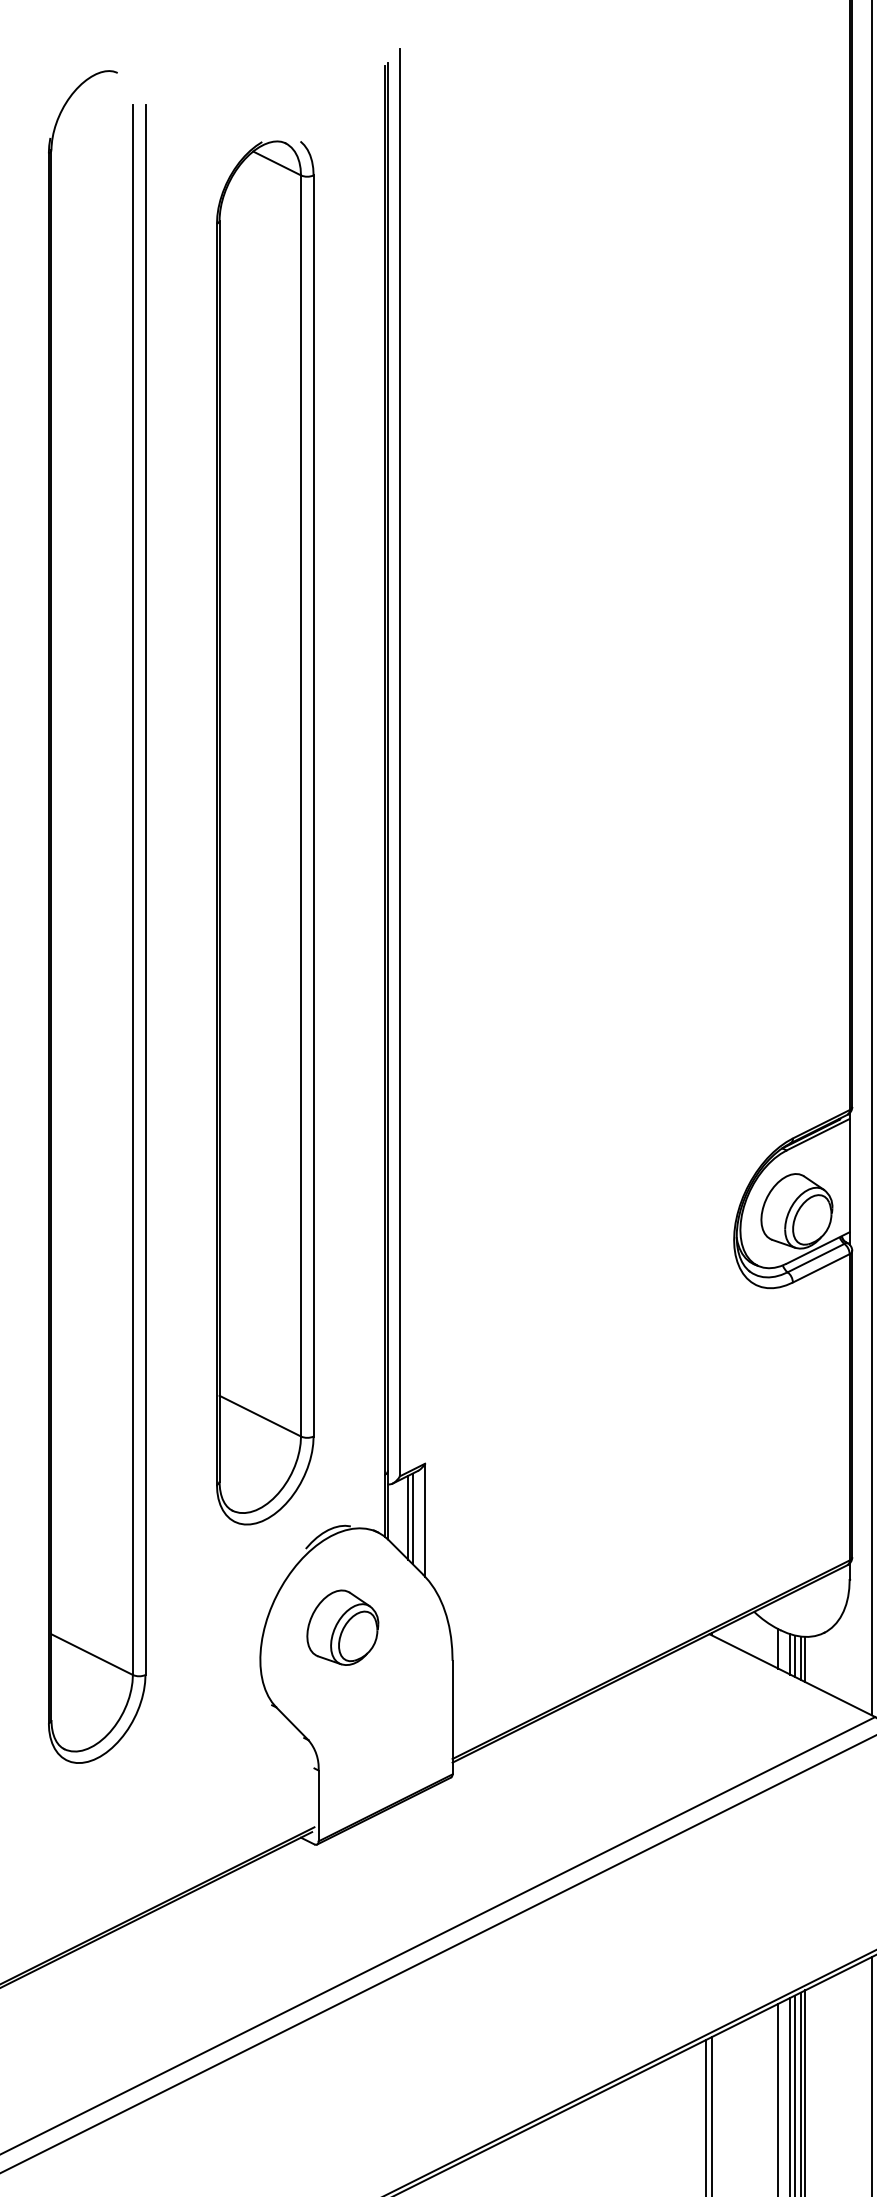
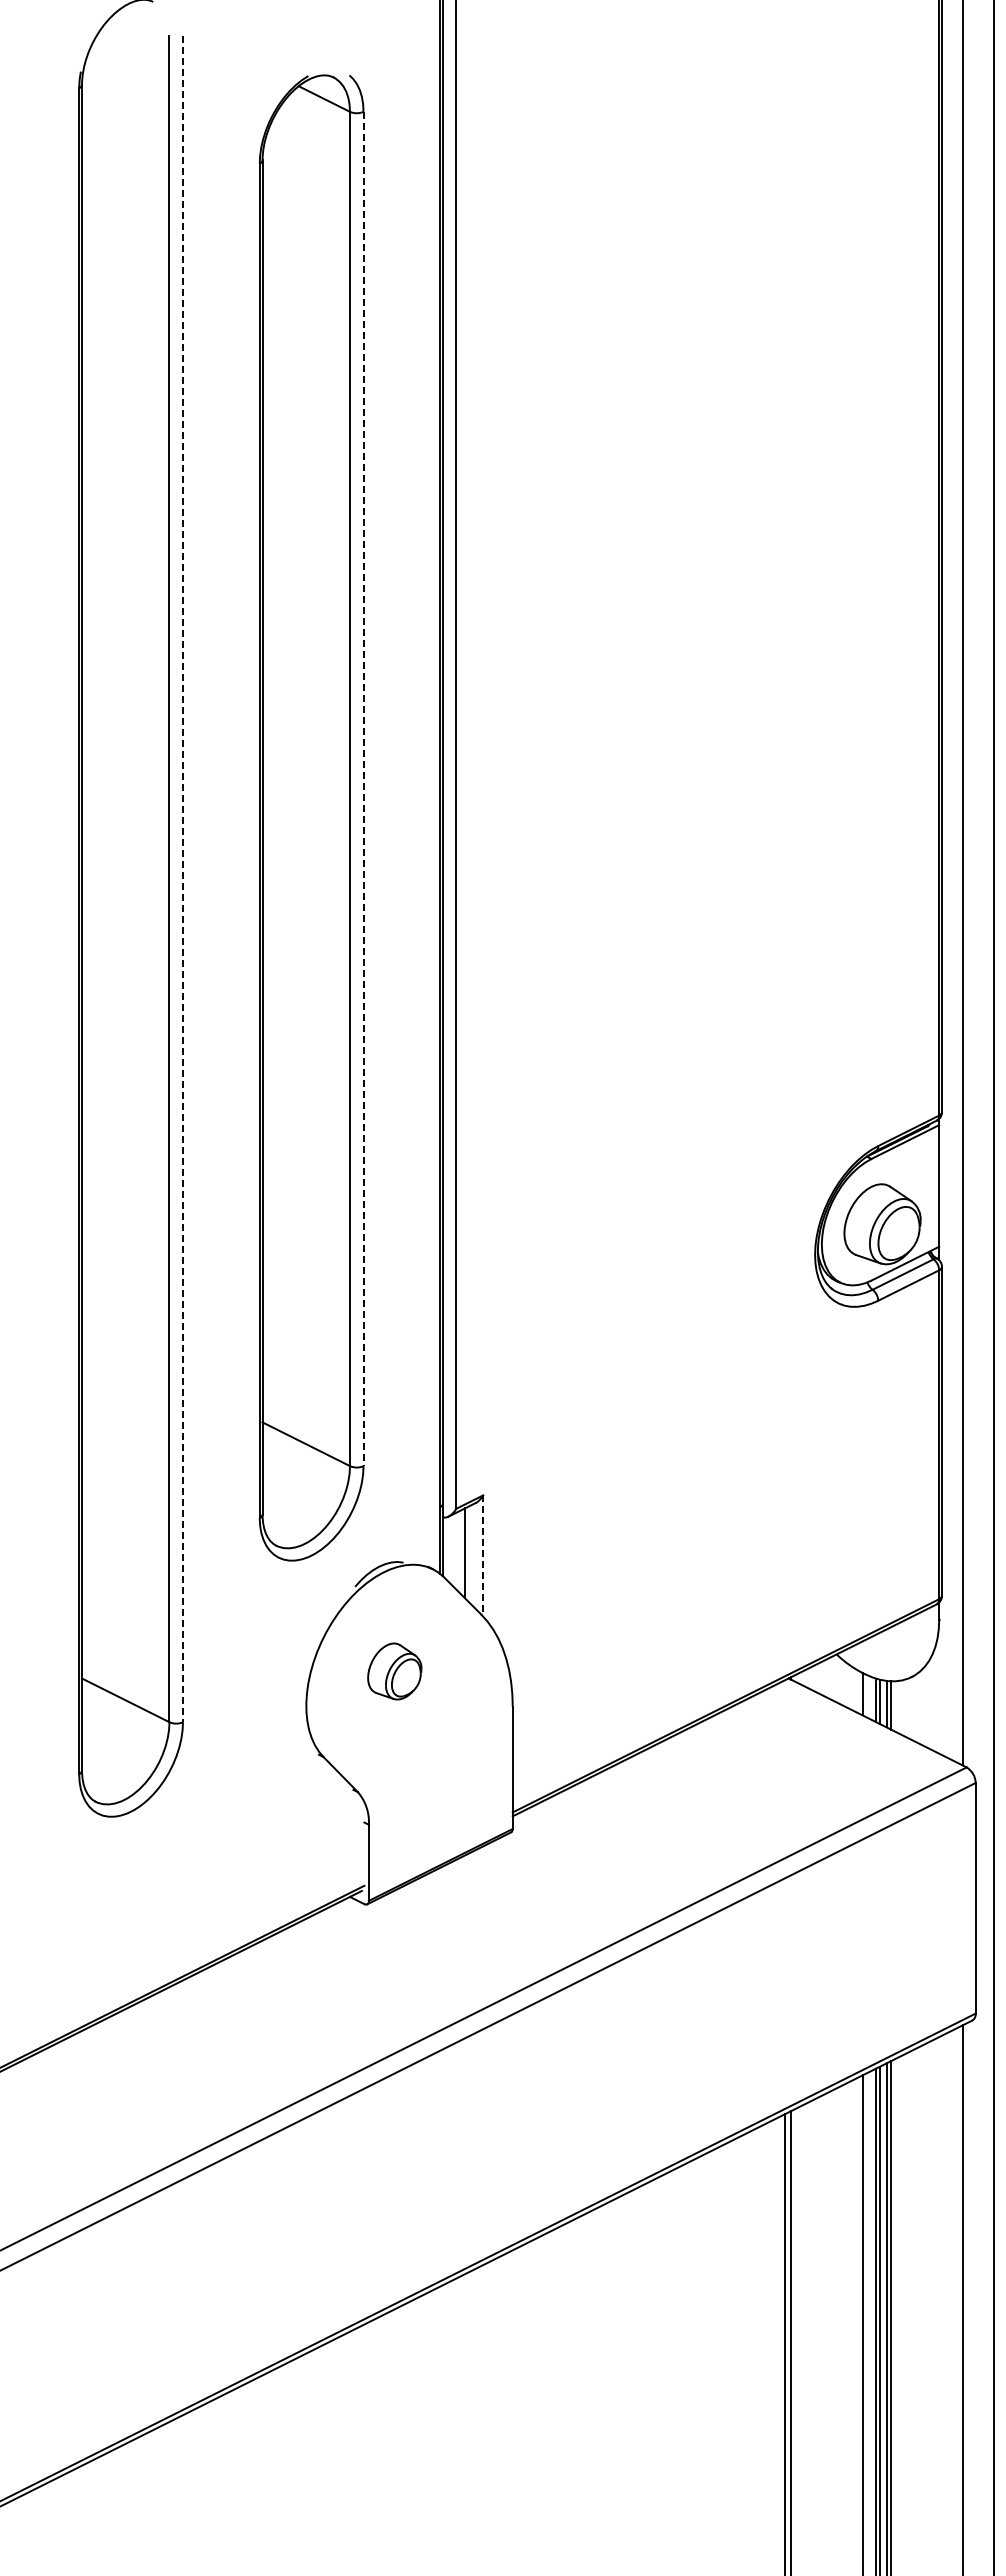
line: (313, 806) -> (363, 789), solid -> dashed
line: (145, 890) -> (183, 879), solid -> dashed
line: (412, 1518) -> (469, 1554), removed
line: (425, 1519) -> (483, 1555), solid -> dashed
part: (342, 1627) -> (394, 1671), size x0.7

